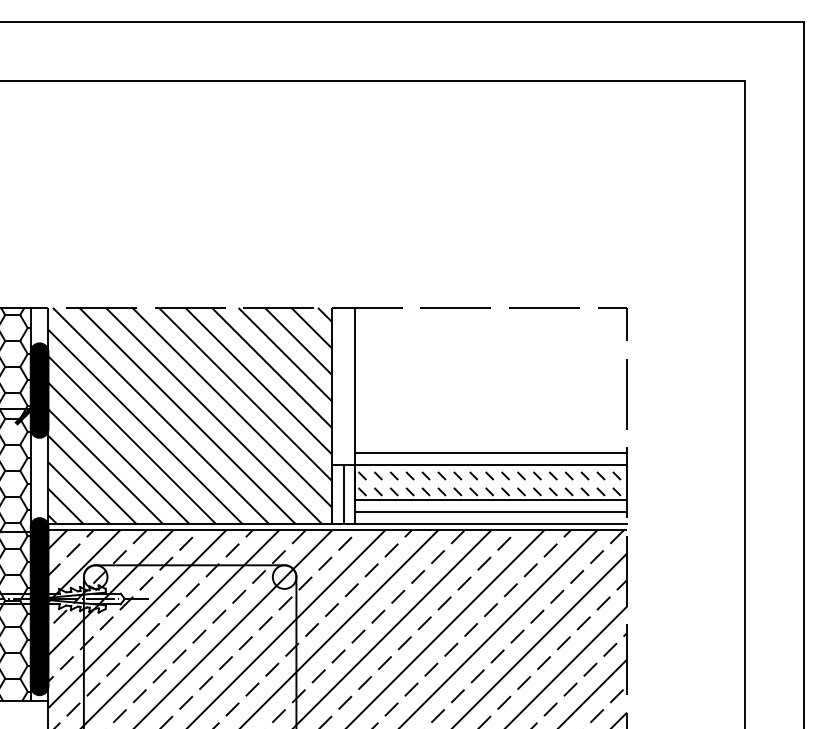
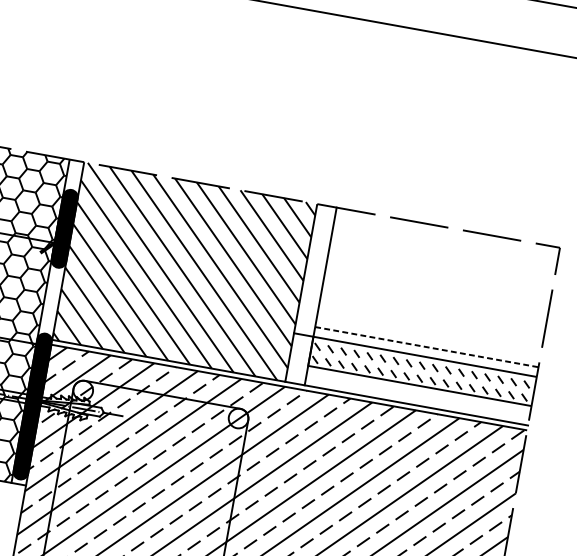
line: (491, 453) -> (427, 347), solid -> dashed
line: (343, 493) -> (299, 358), removed
line: (491, 512) -> (418, 395), removed

